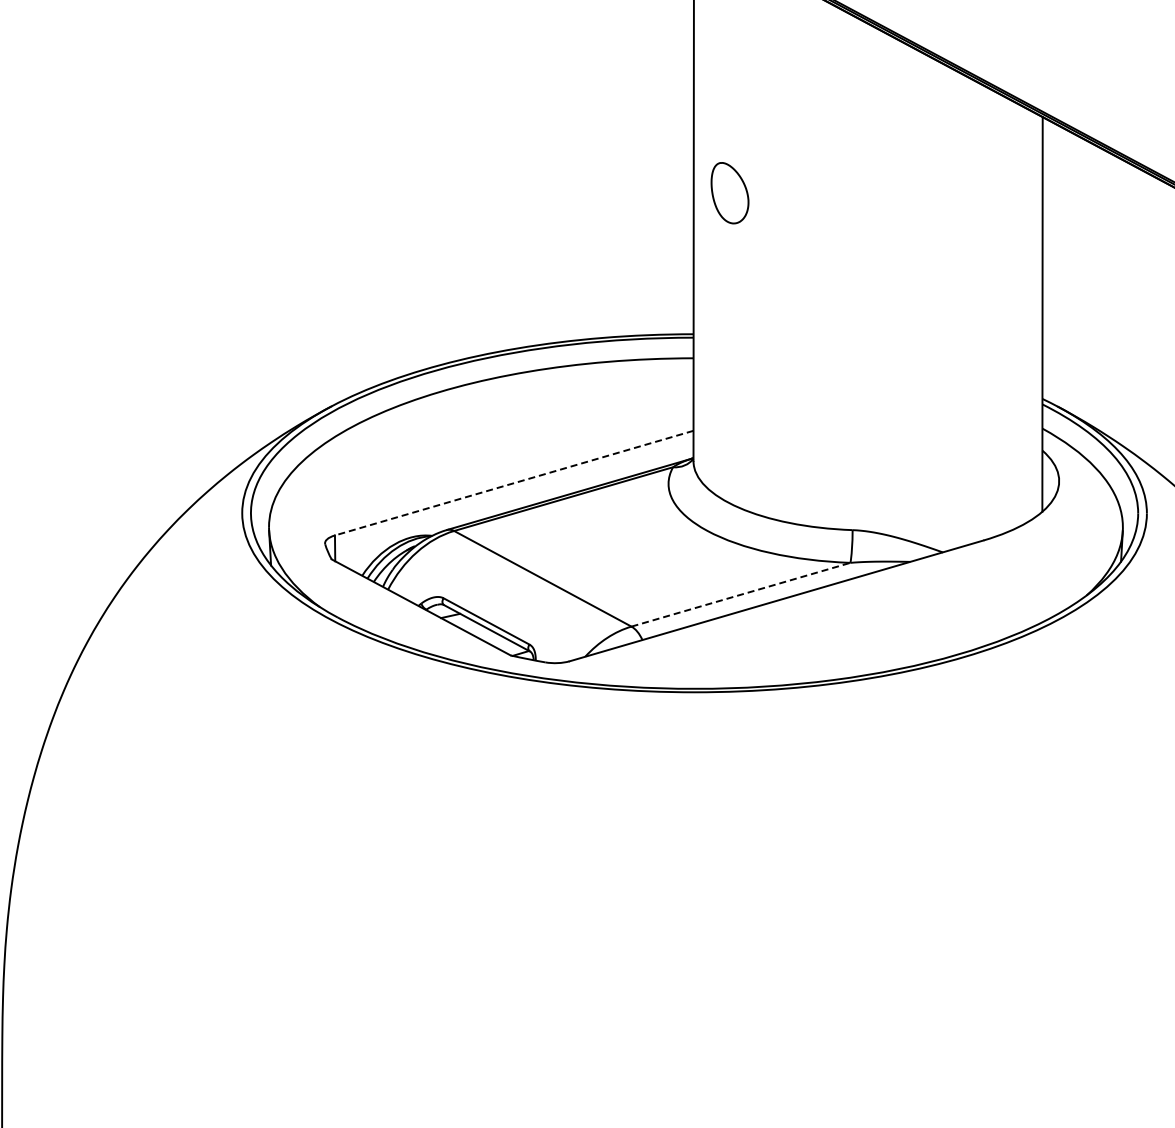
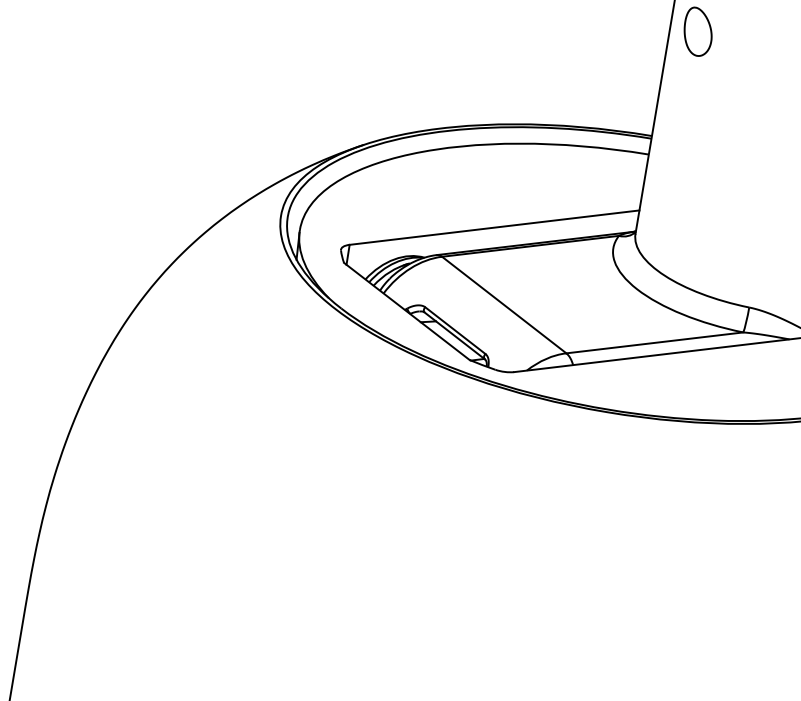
line: (514, 483) -> (494, 227), dashed -> solid
line: (741, 594) -> (655, 342), dashed -> solid

